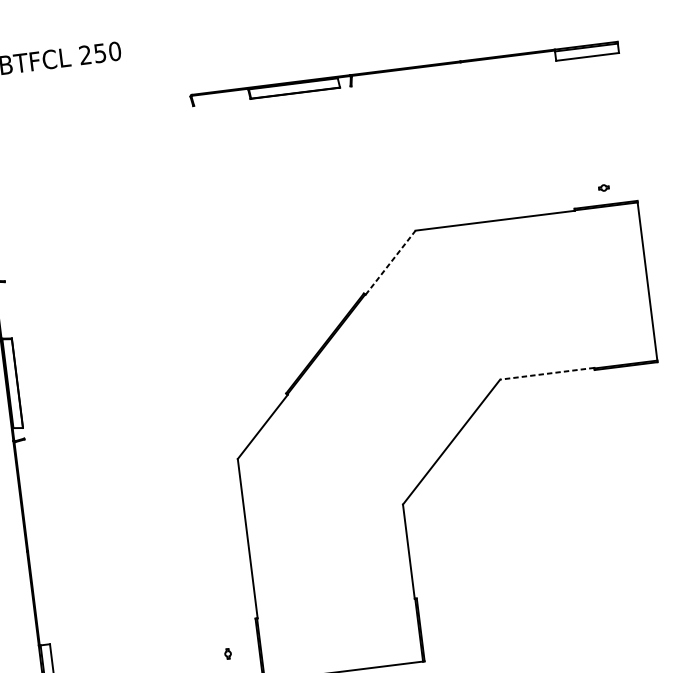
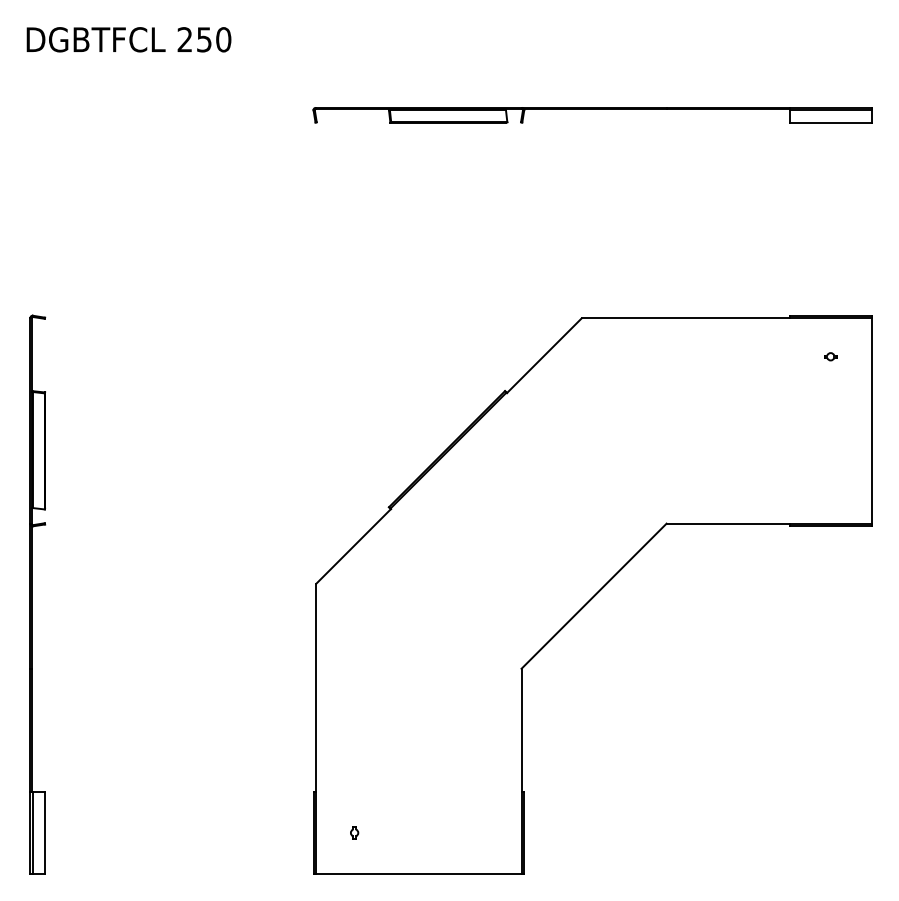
part: (603, 187) -> (830, 356), moved
line: (390, 262) -> (544, 355), dashed -> solid
line: (547, 373) -> (728, 523), dashed -> solid
part: (227, 653) -> (354, 832), moved

